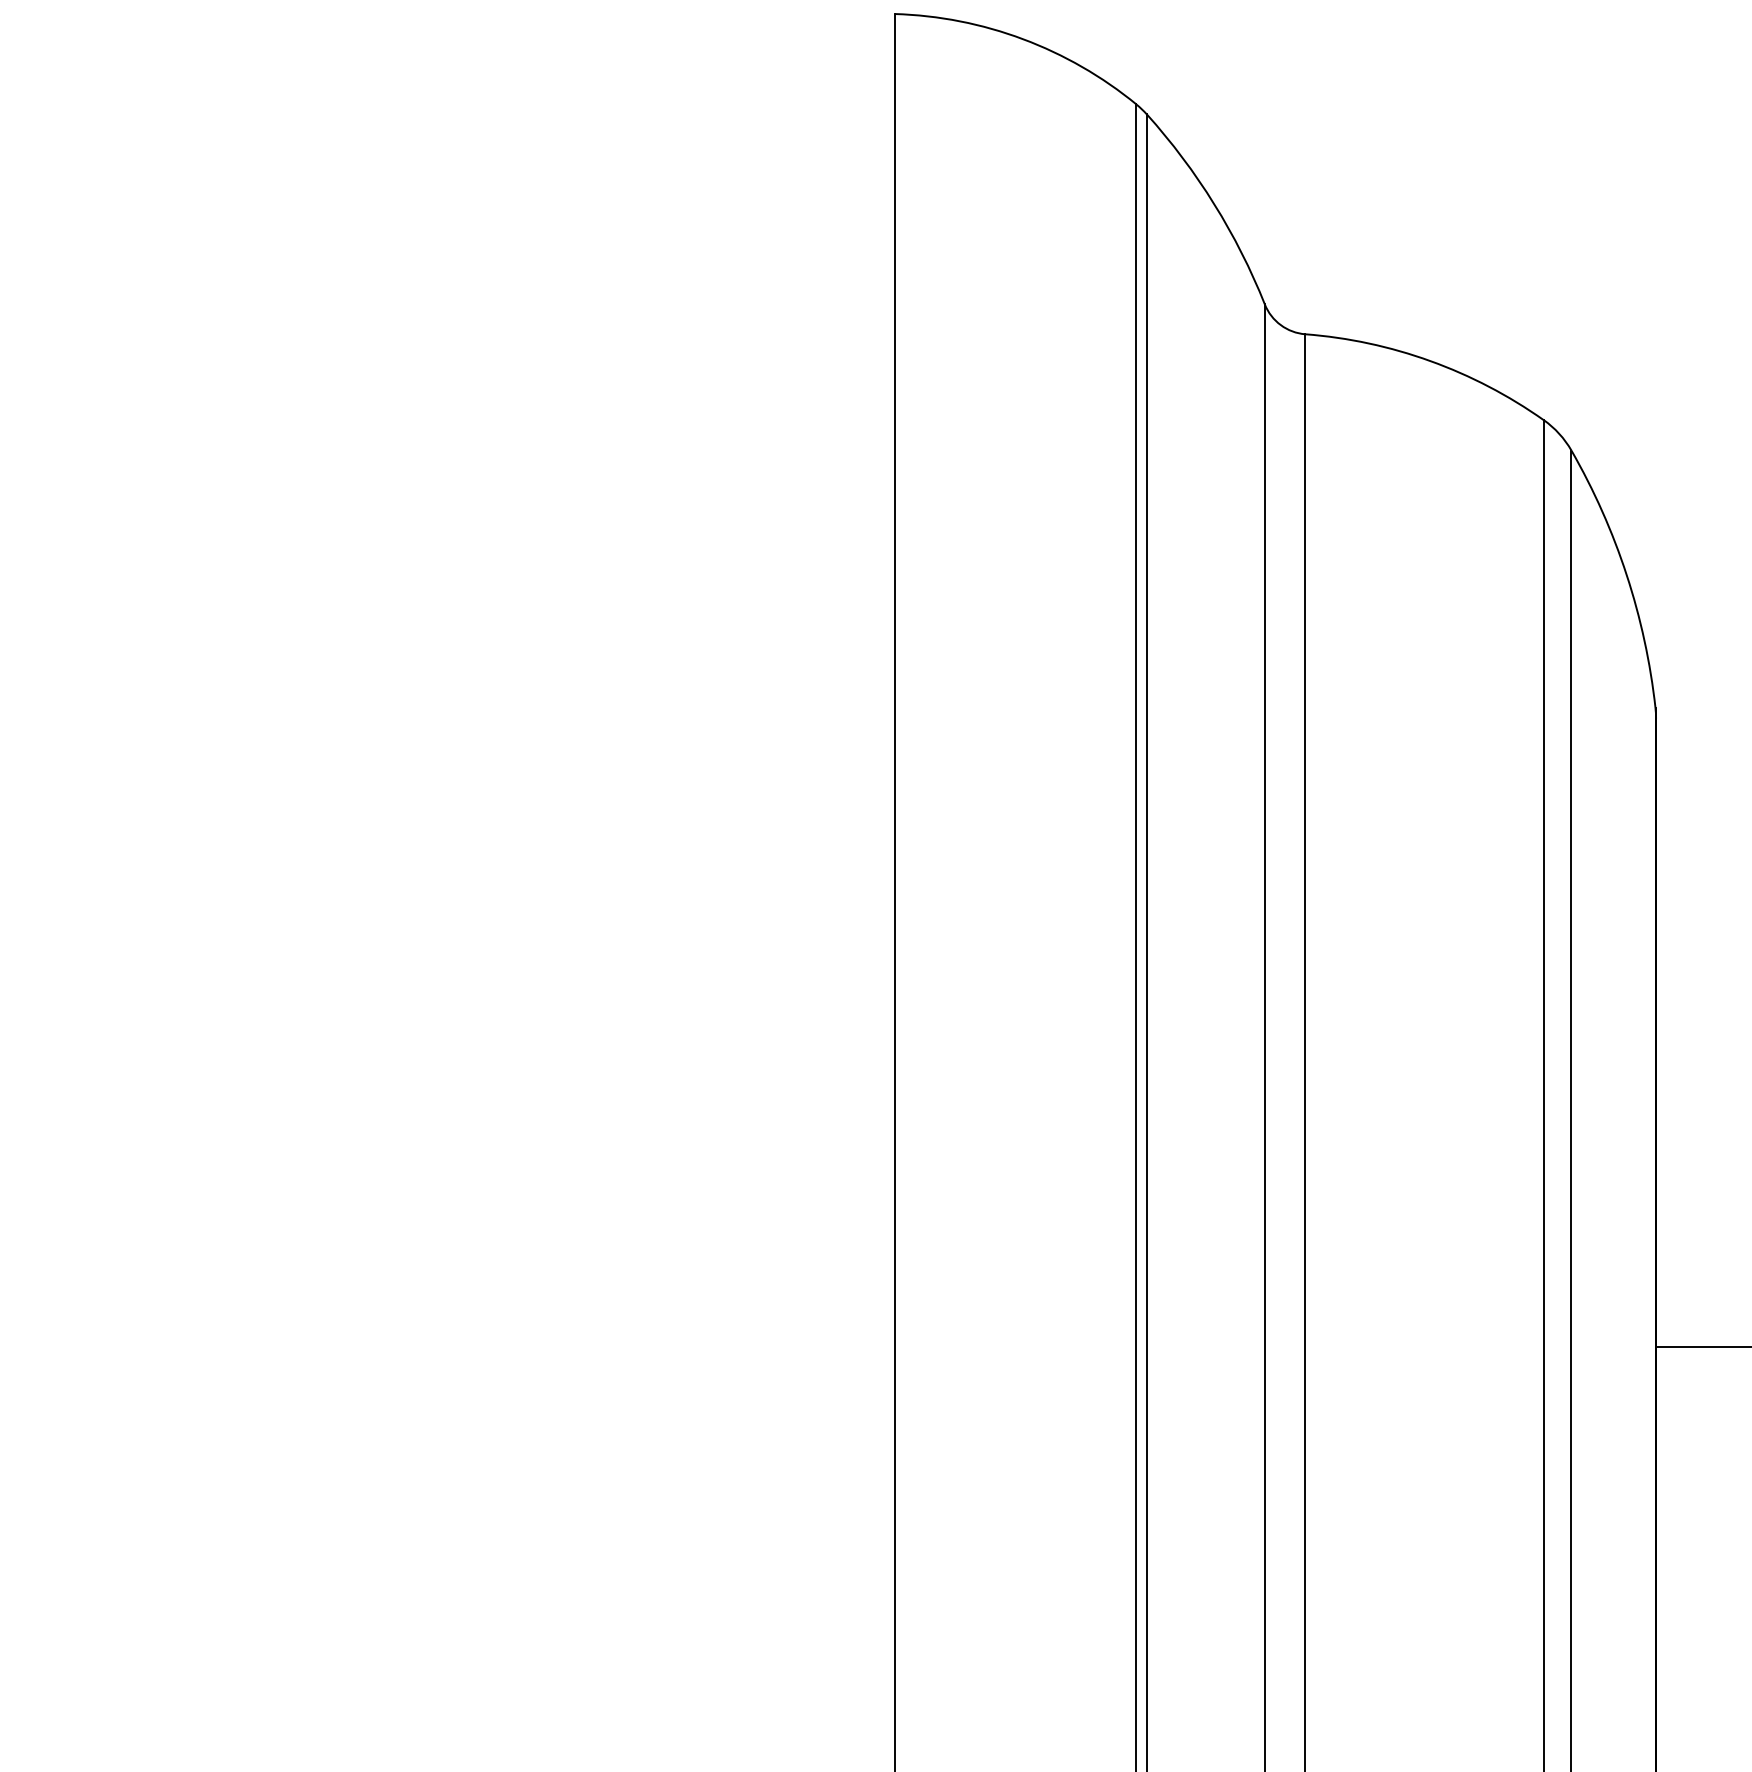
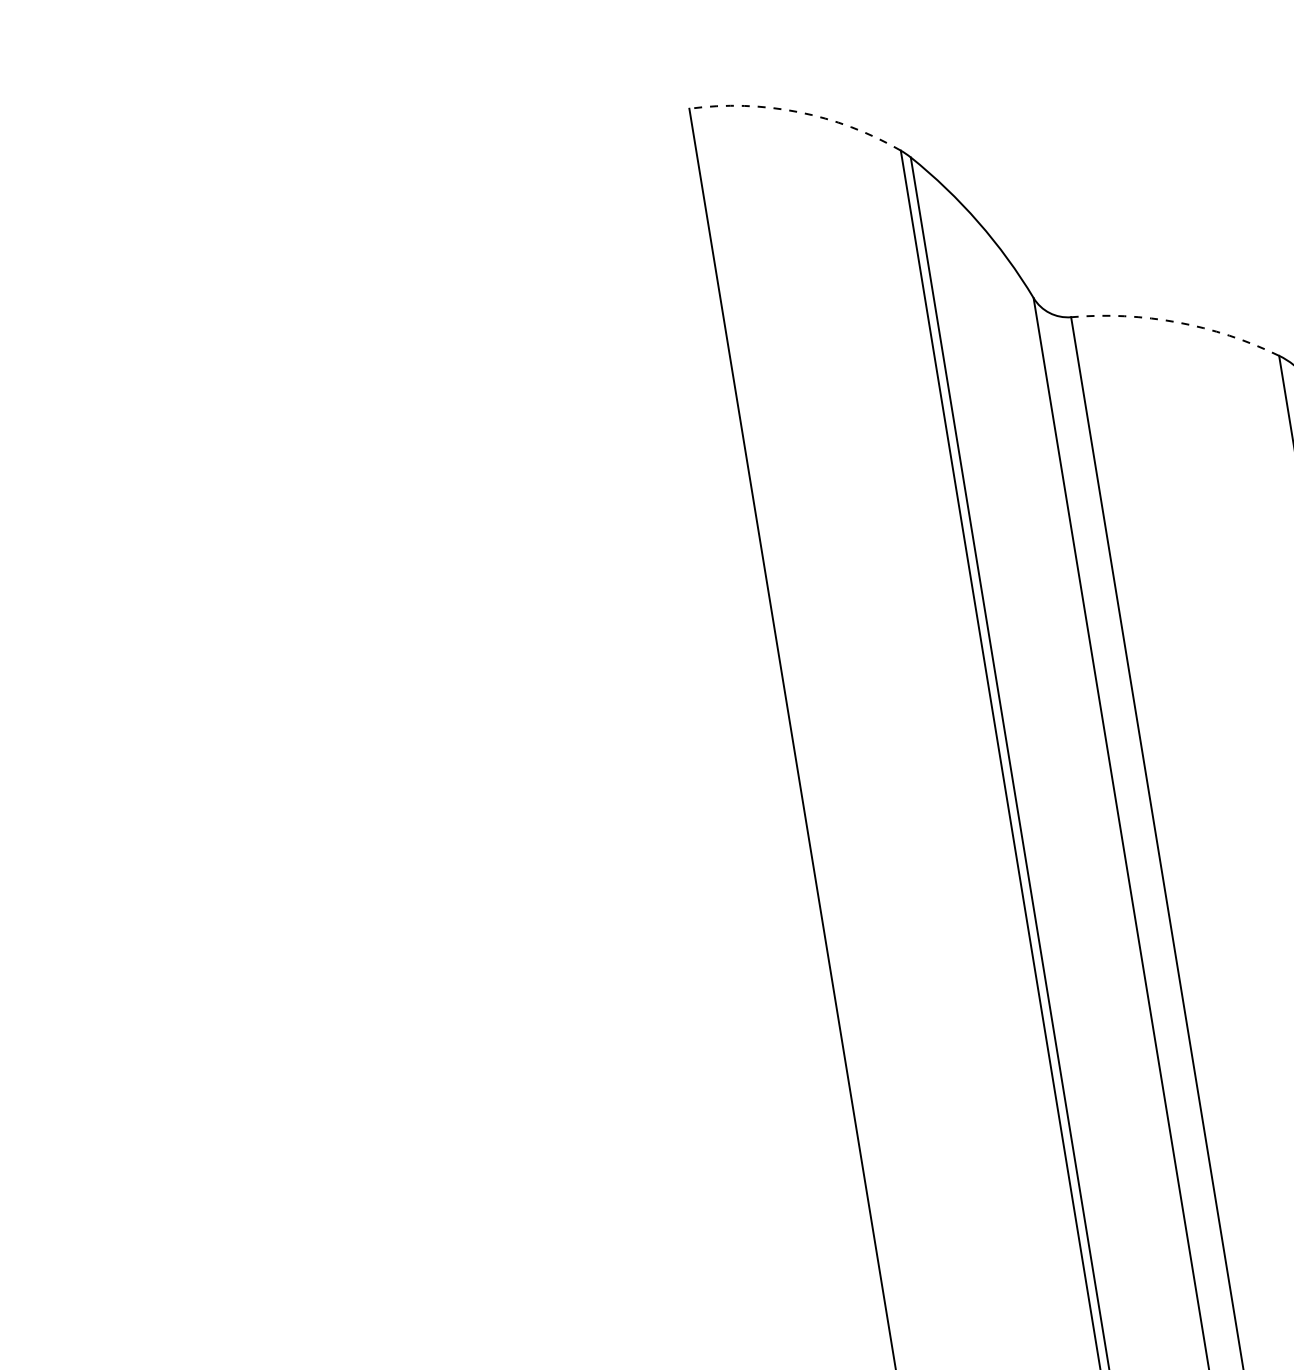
arc: (1023, 39) -> (799, 112), solid -> dashed
arc: (1430, 361) -> (1177, 322), solid -> dashed

